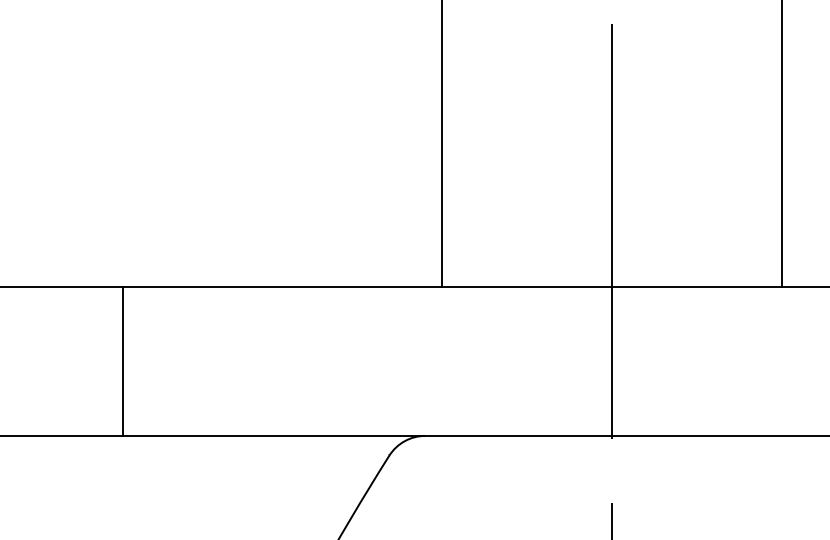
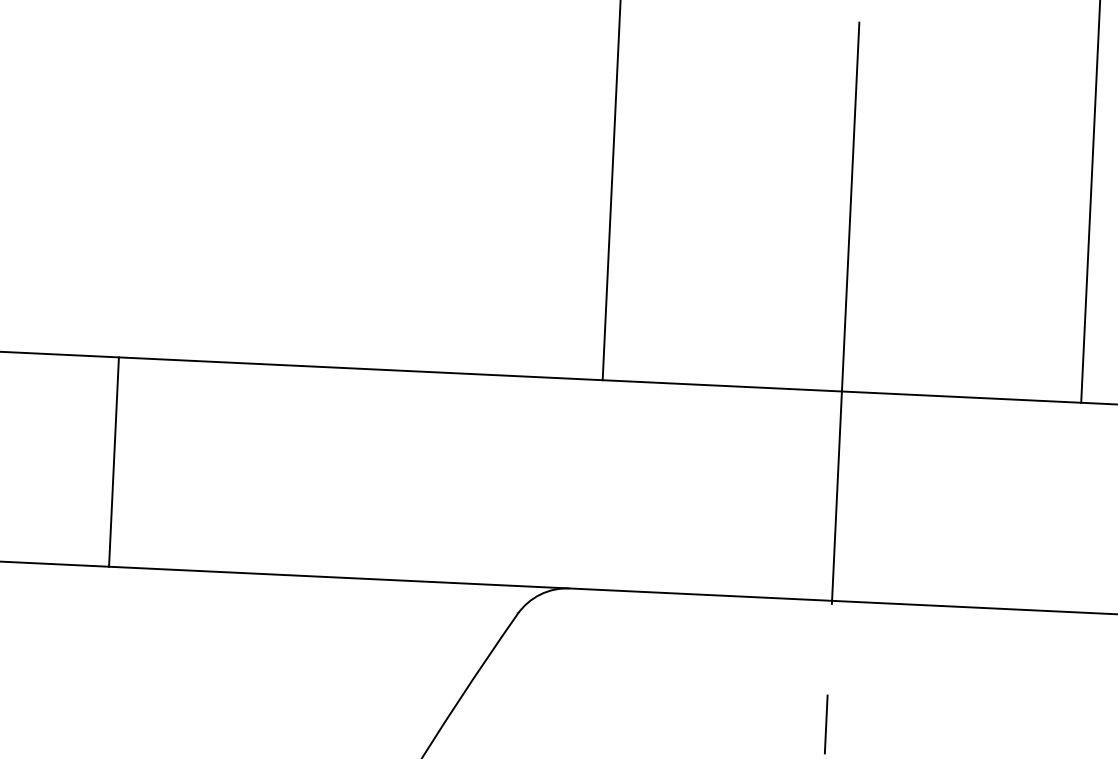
line: (122, 360) -> (113, 460), moved

